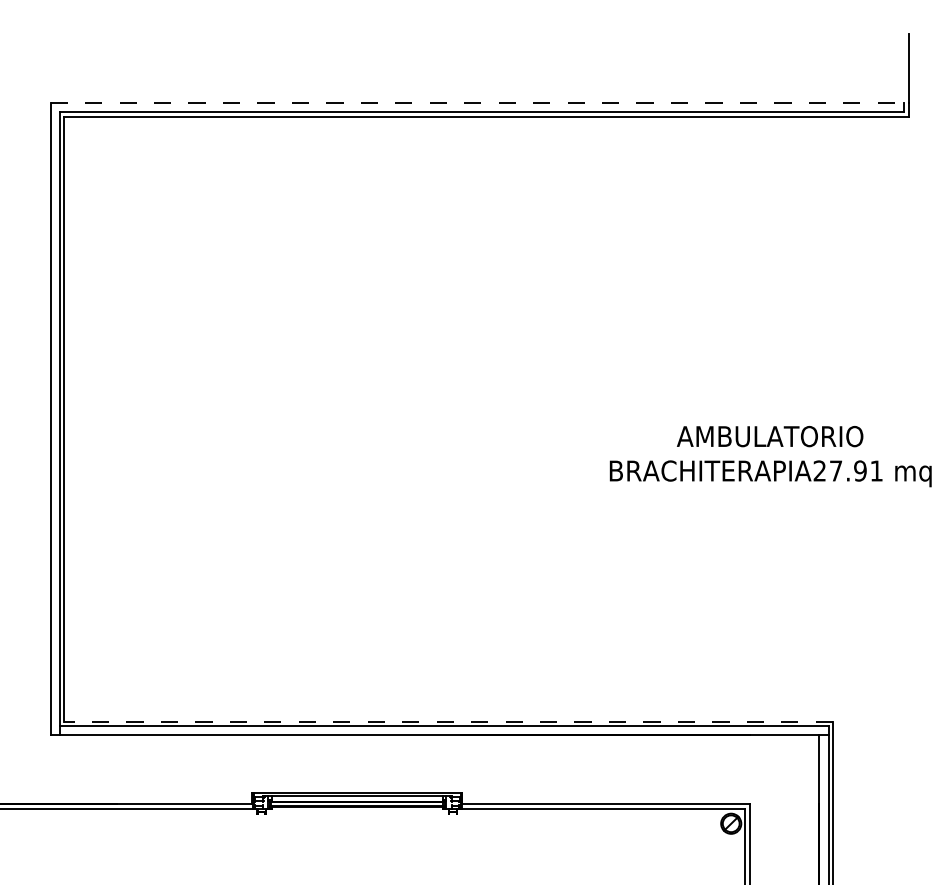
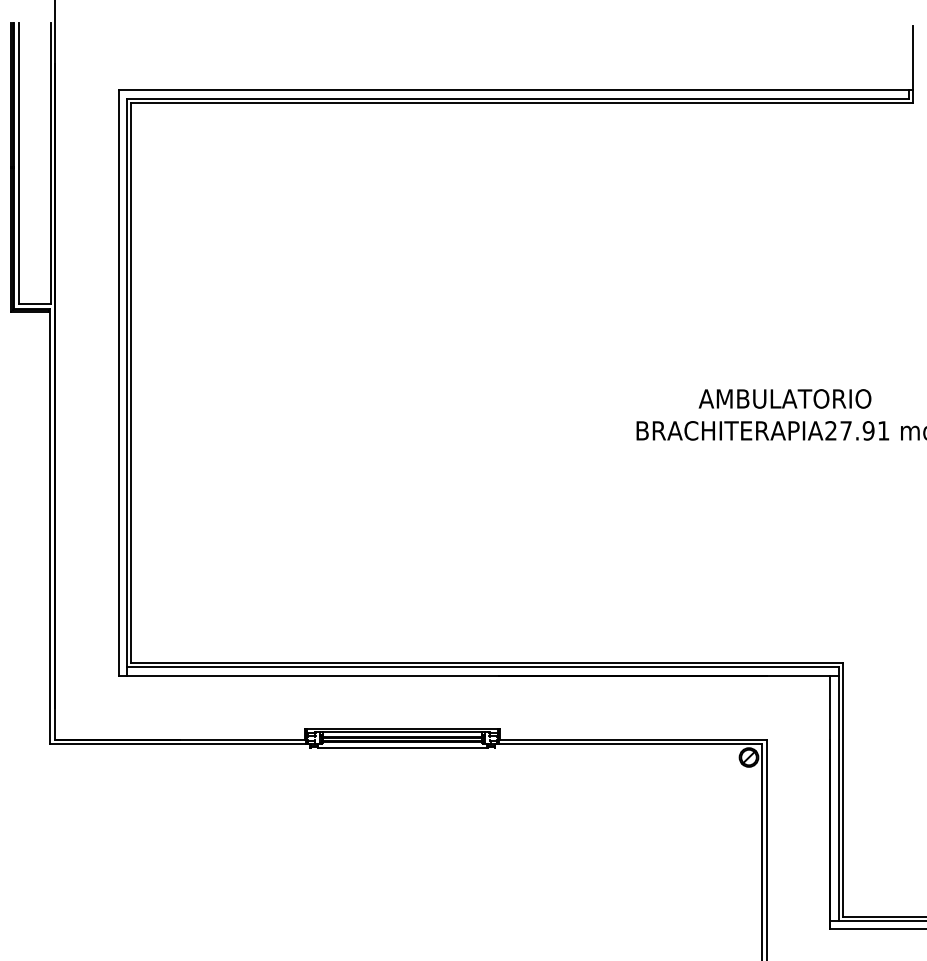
line: (480, 103) -> (516, 90), dashed -> solid
line: (448, 721) -> (487, 662), dashed -> solid
line: (357, 814) -> (402, 748), added

